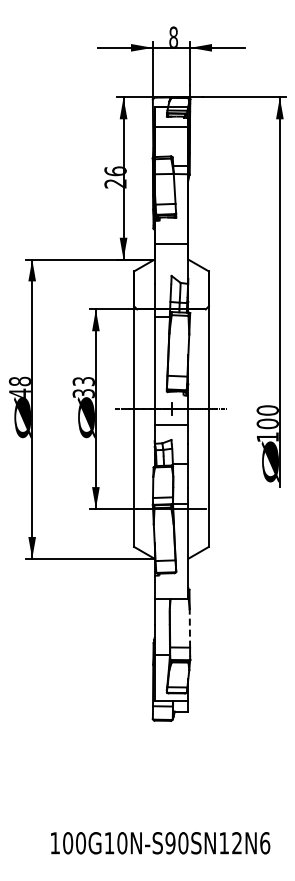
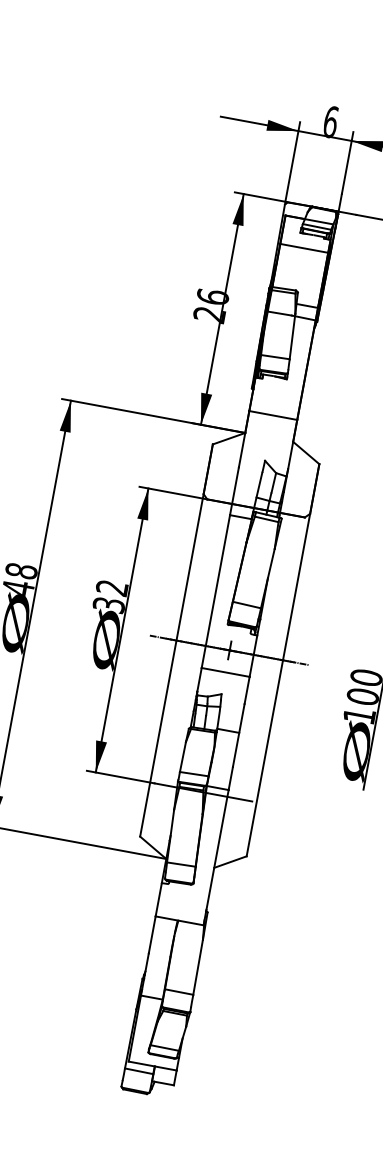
text: (173, 36) -> (330, 120), 8 -> 6
text: (83, 381) -> (111, 587), 33 -> 32
line: (189, 627) -> (197, 965), dashed -> solid

